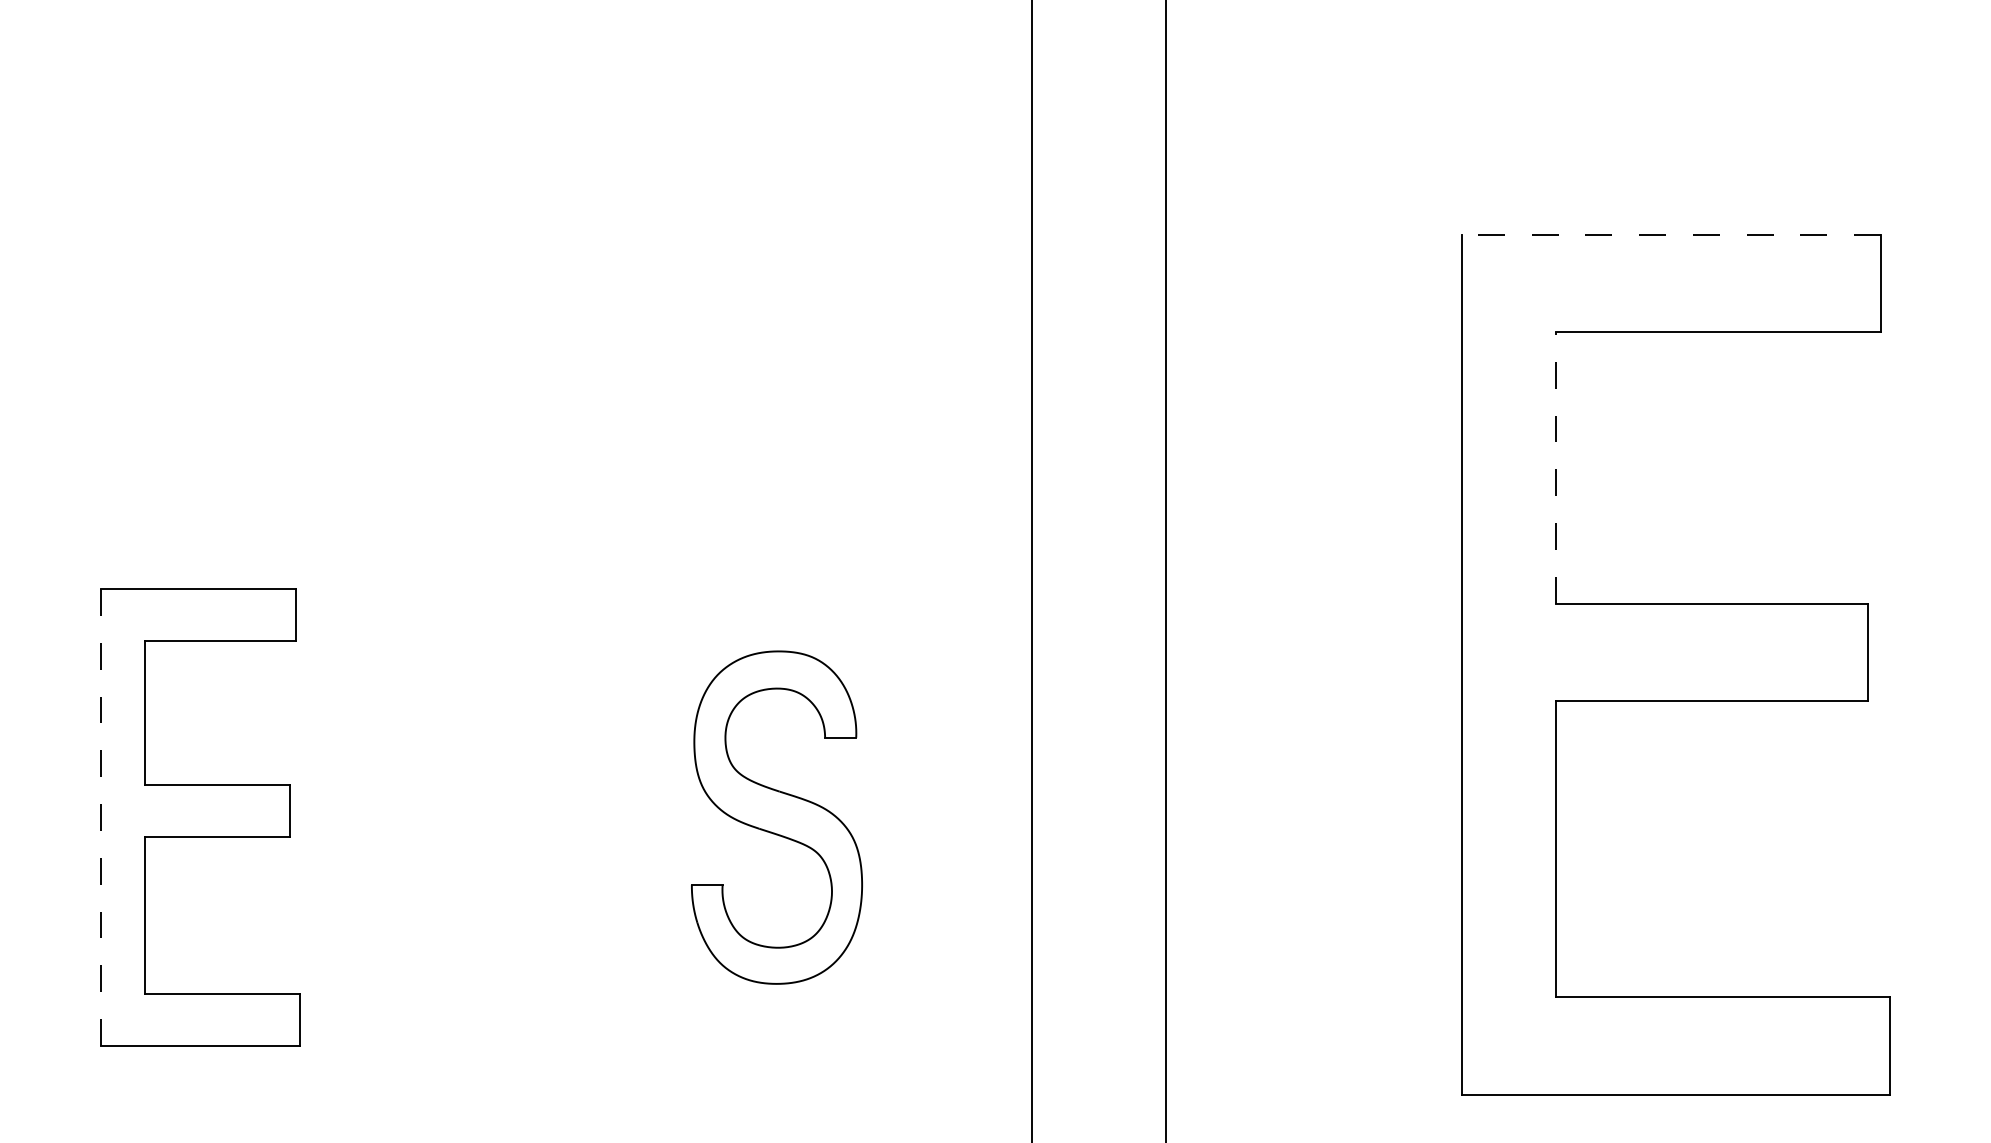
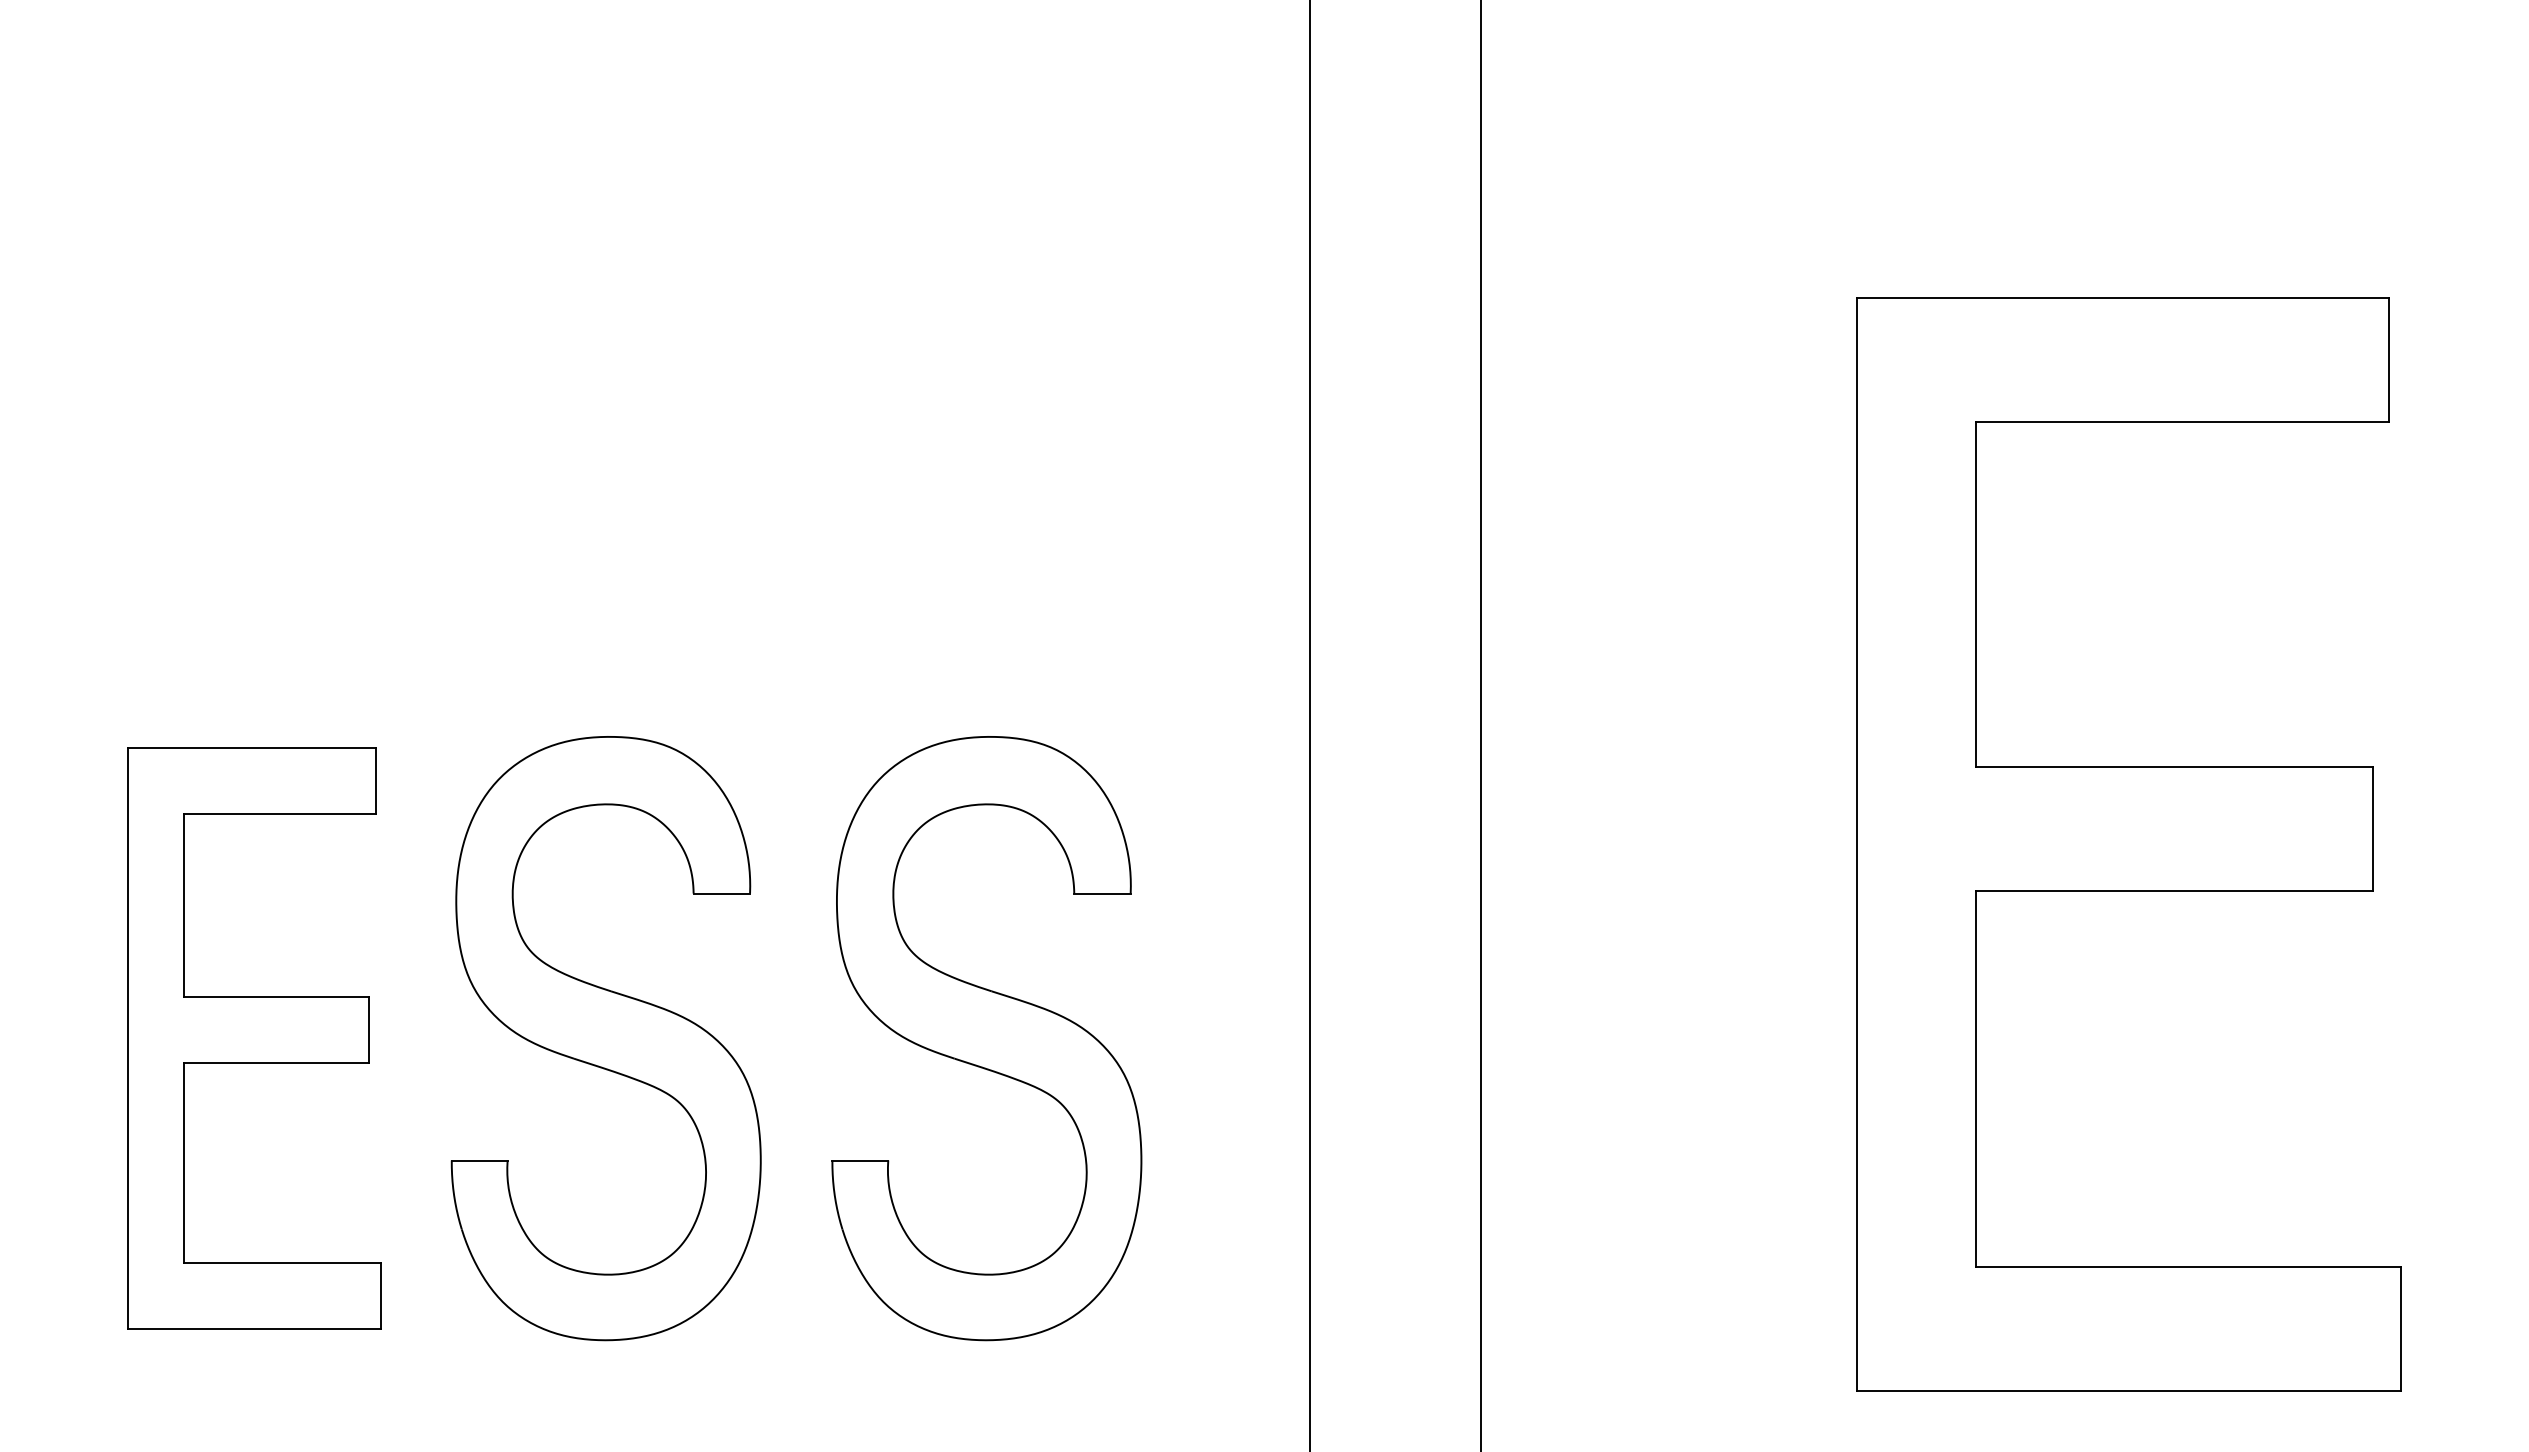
line: (1670, 234) -> (2122, 298), dashed -> solid
line: (1555, 467) -> (1976, 594), dashed -> solid
part: (476, 817) -> (605, 1038), added
part: (776, 817) -> (986, 1038), size x1.43
line: (101, 818) -> (128, 1039), dashed -> solid

